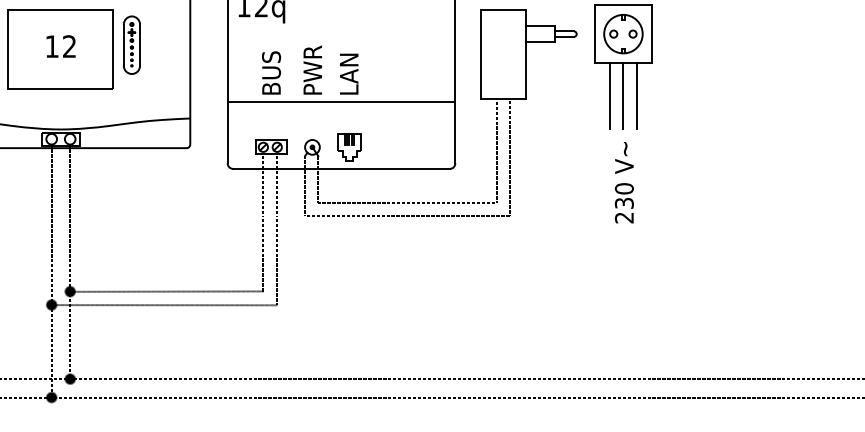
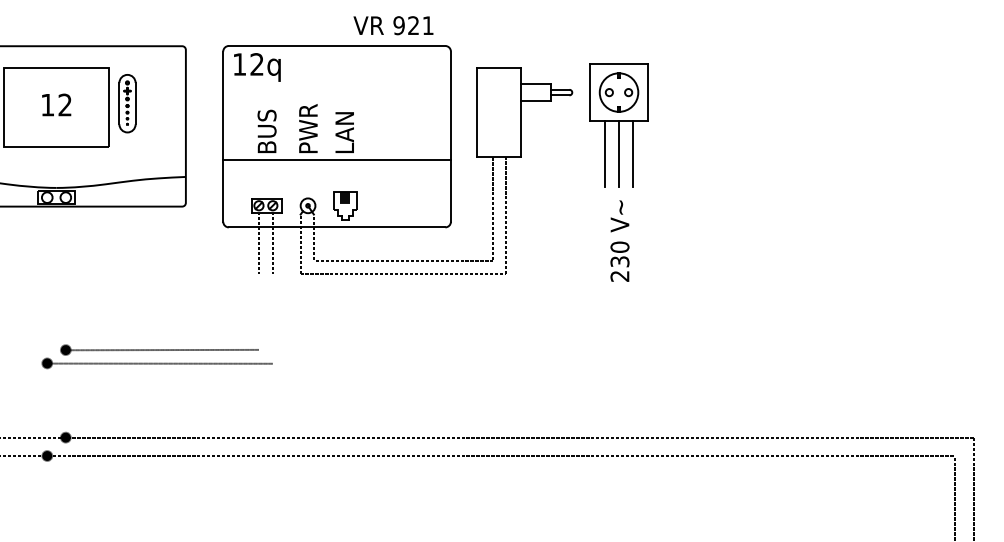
line: (262, 253) -> (258, 311), removed
line: (276, 260) -> (272, 318), removed
line: (69, 262) -> (65, 320), removed
line: (51, 271) -> (47, 329), removed

